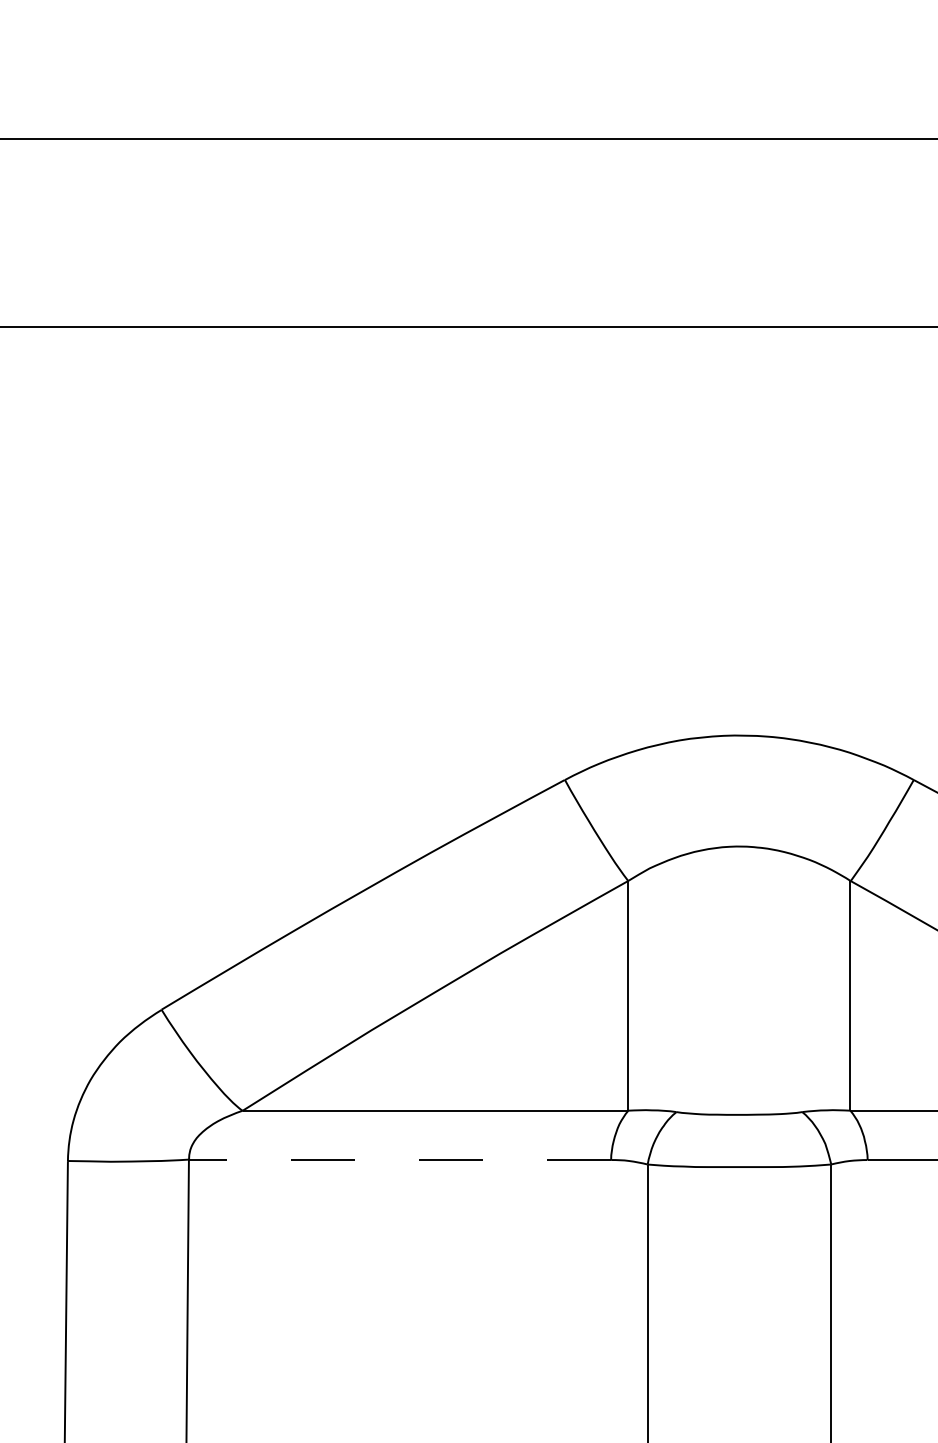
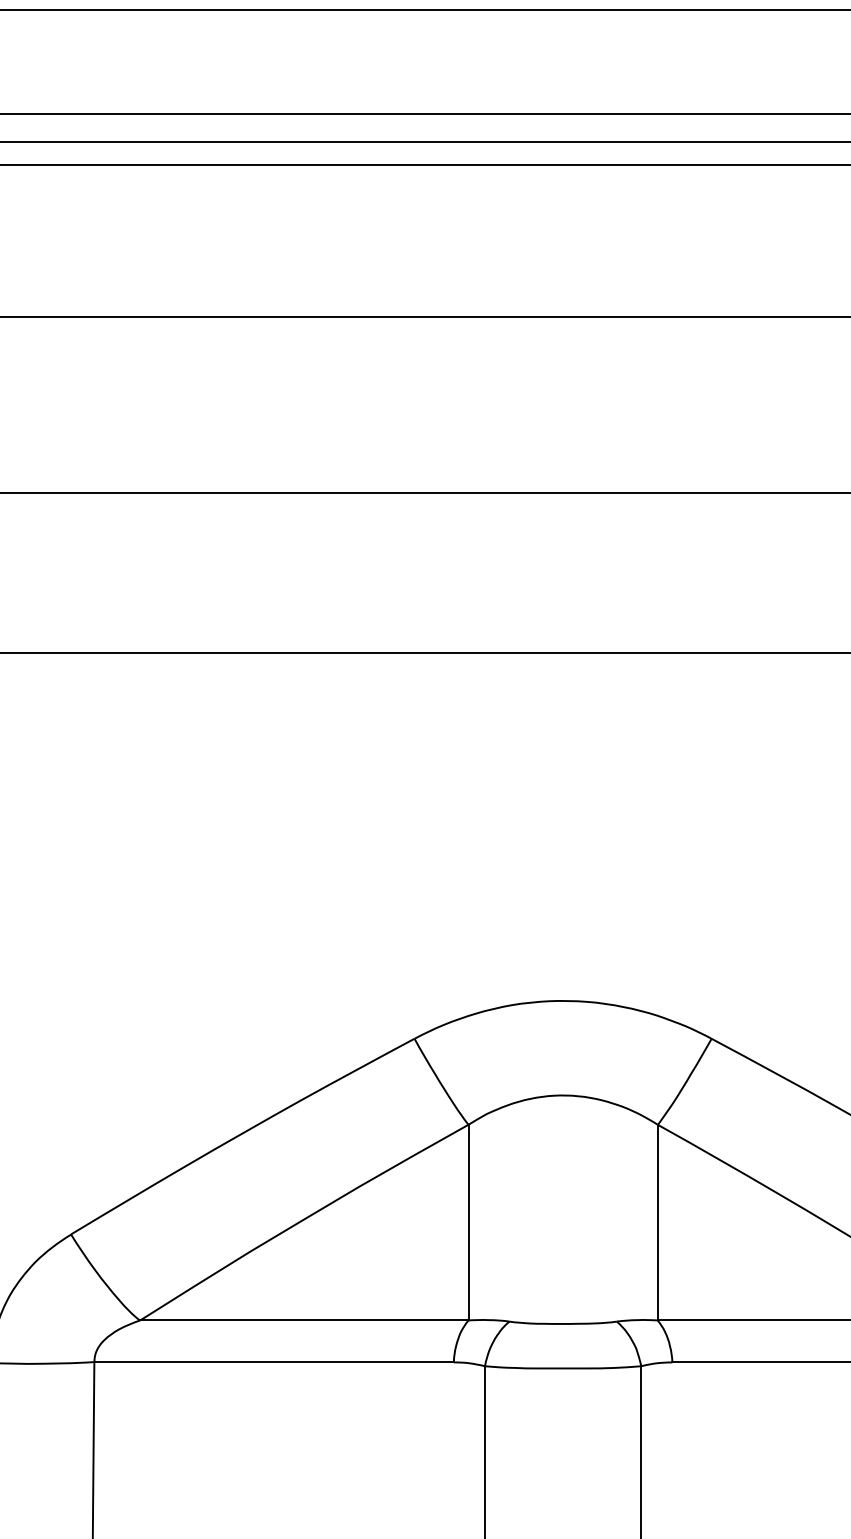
line: (400, 1160) -> (274, 1362), dashed -> solid

